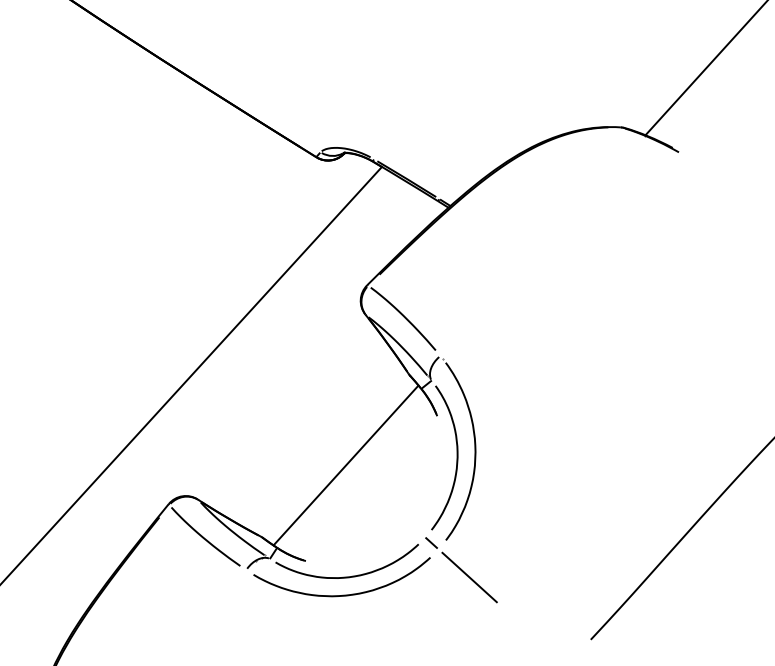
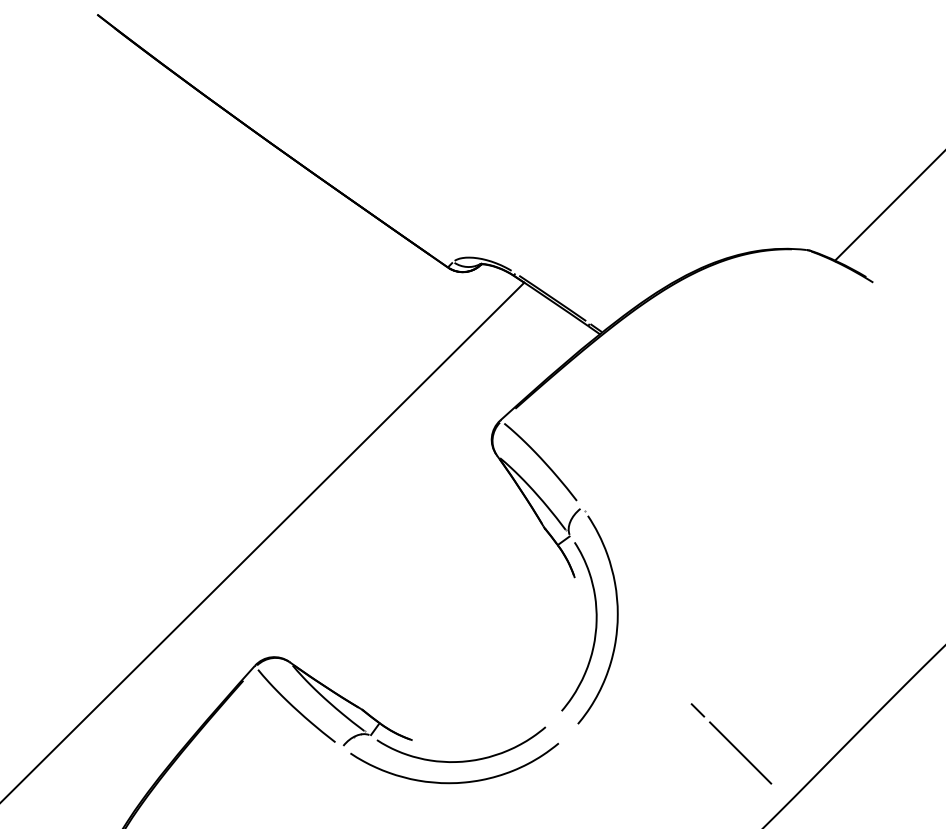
line: (345, 465) -> (464, 630), removed
line: (461, 569) -> (731, 743), moved

